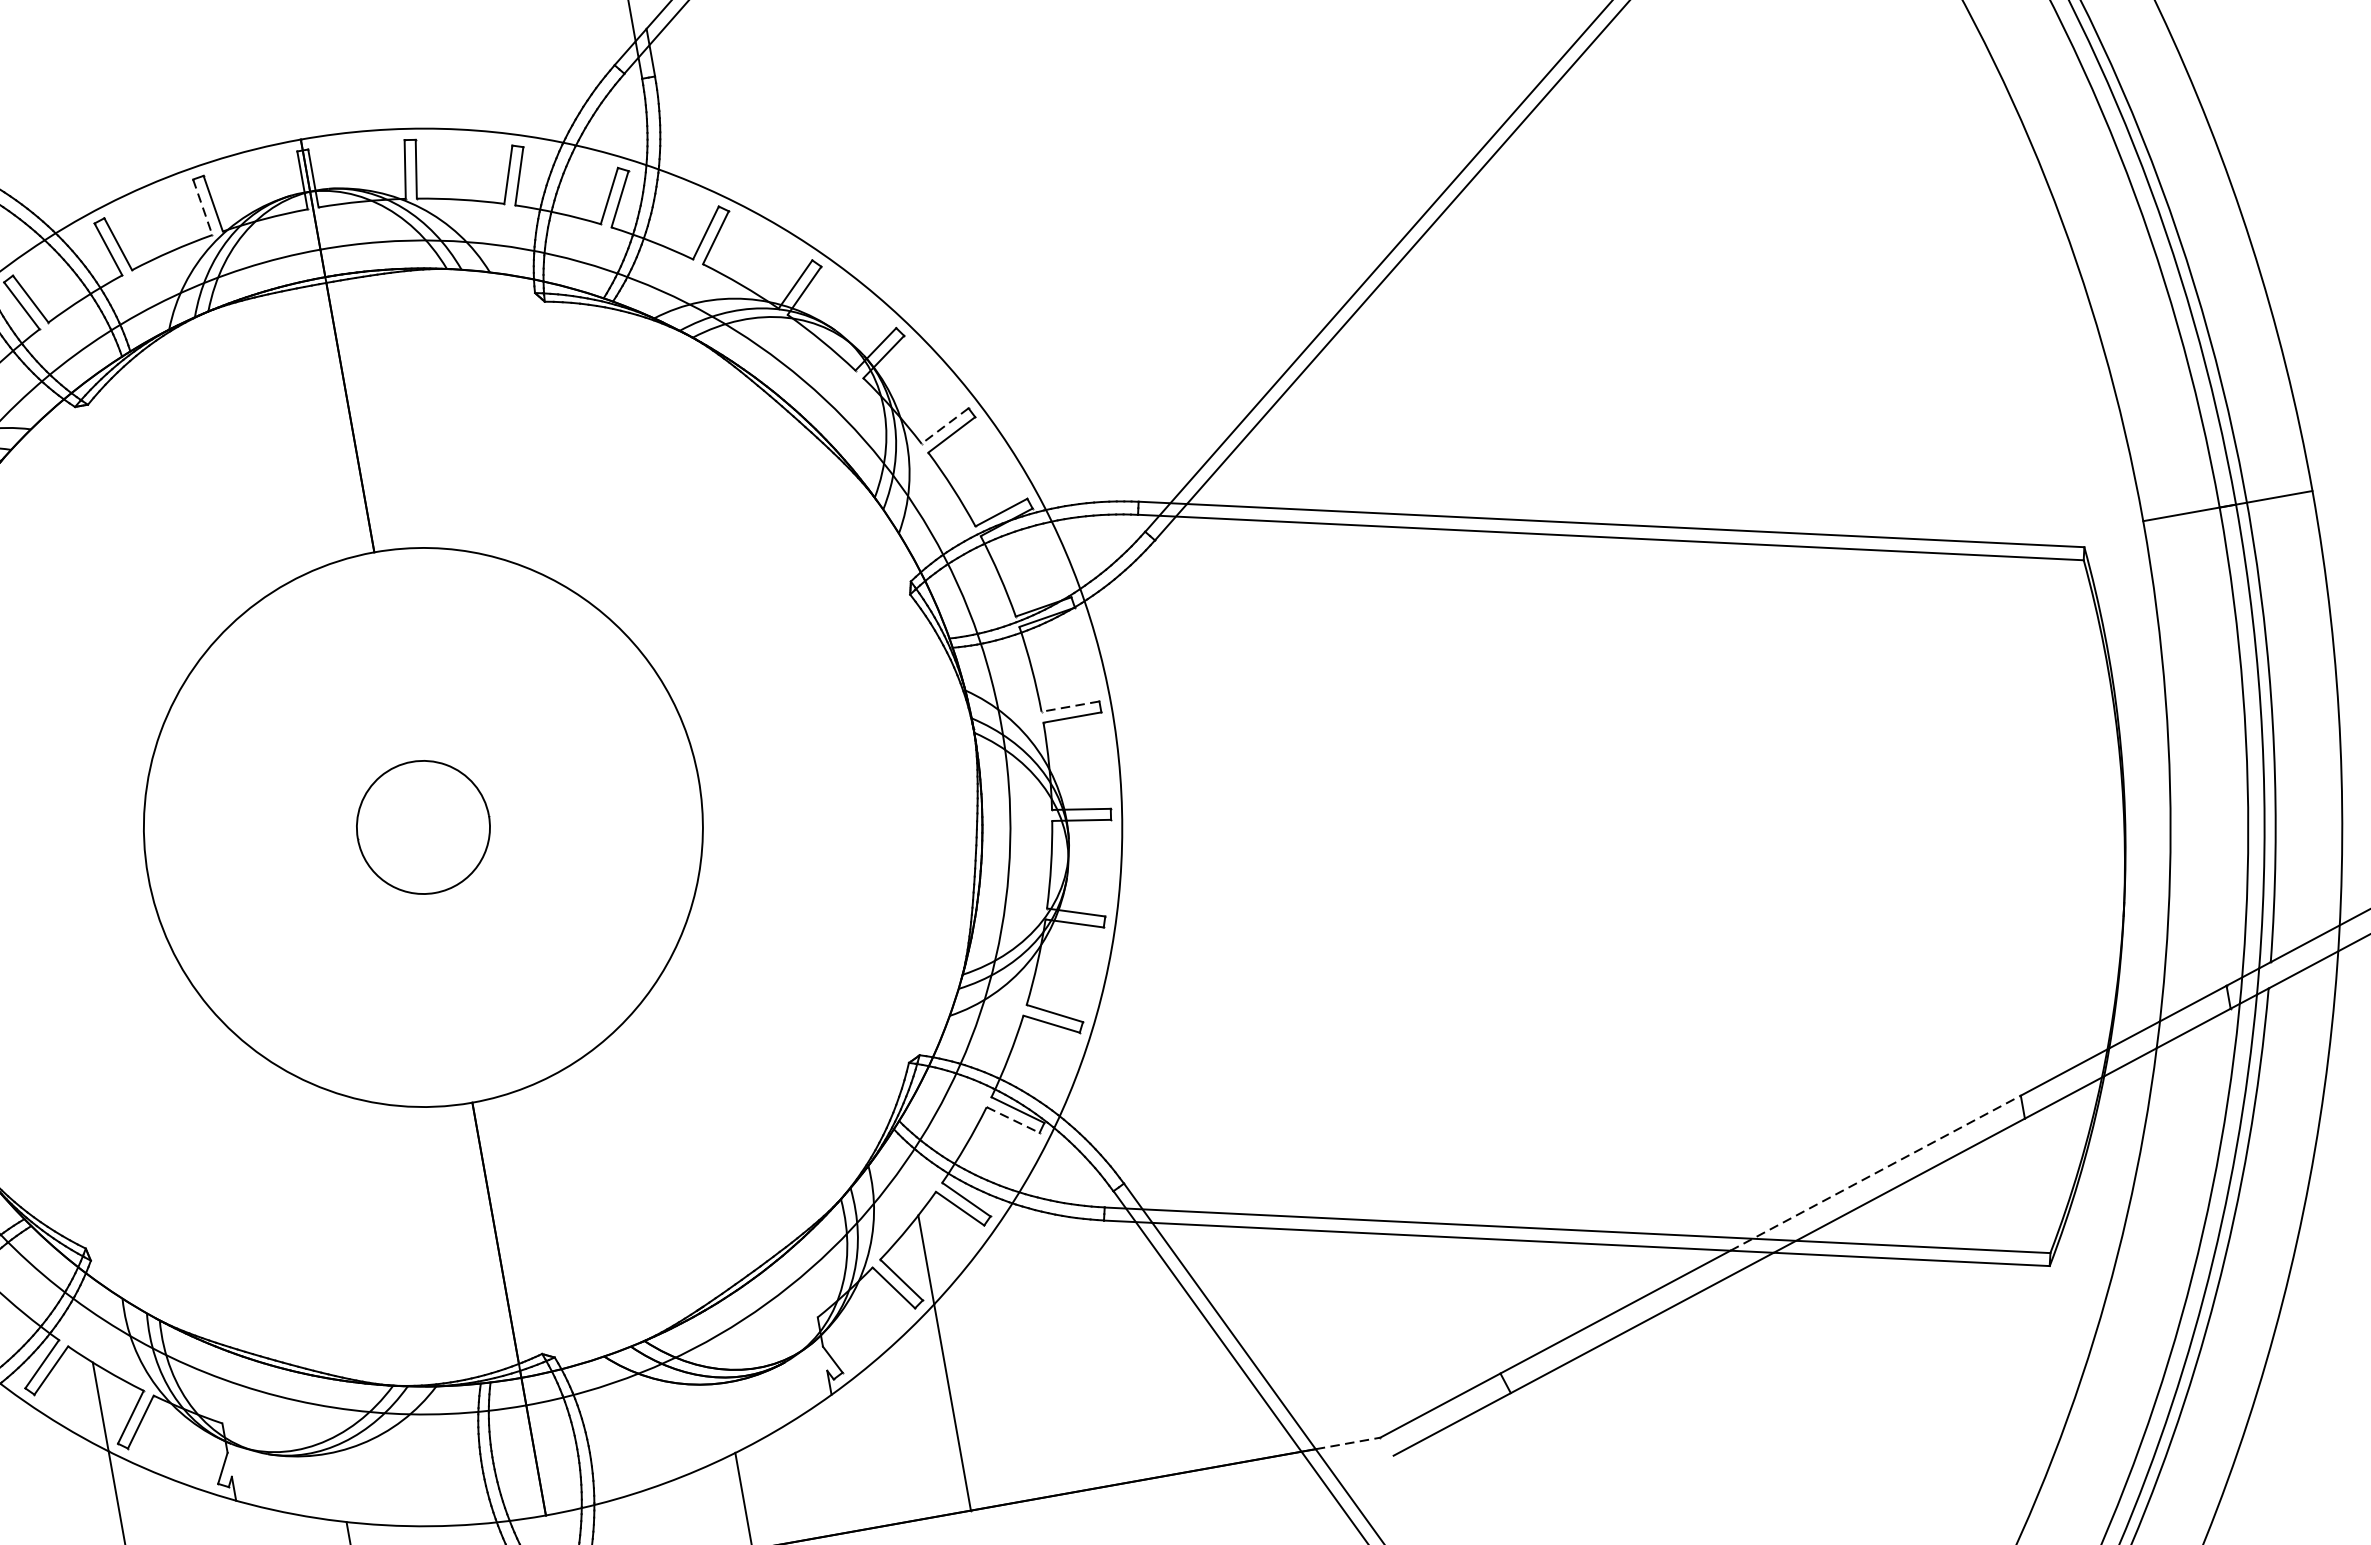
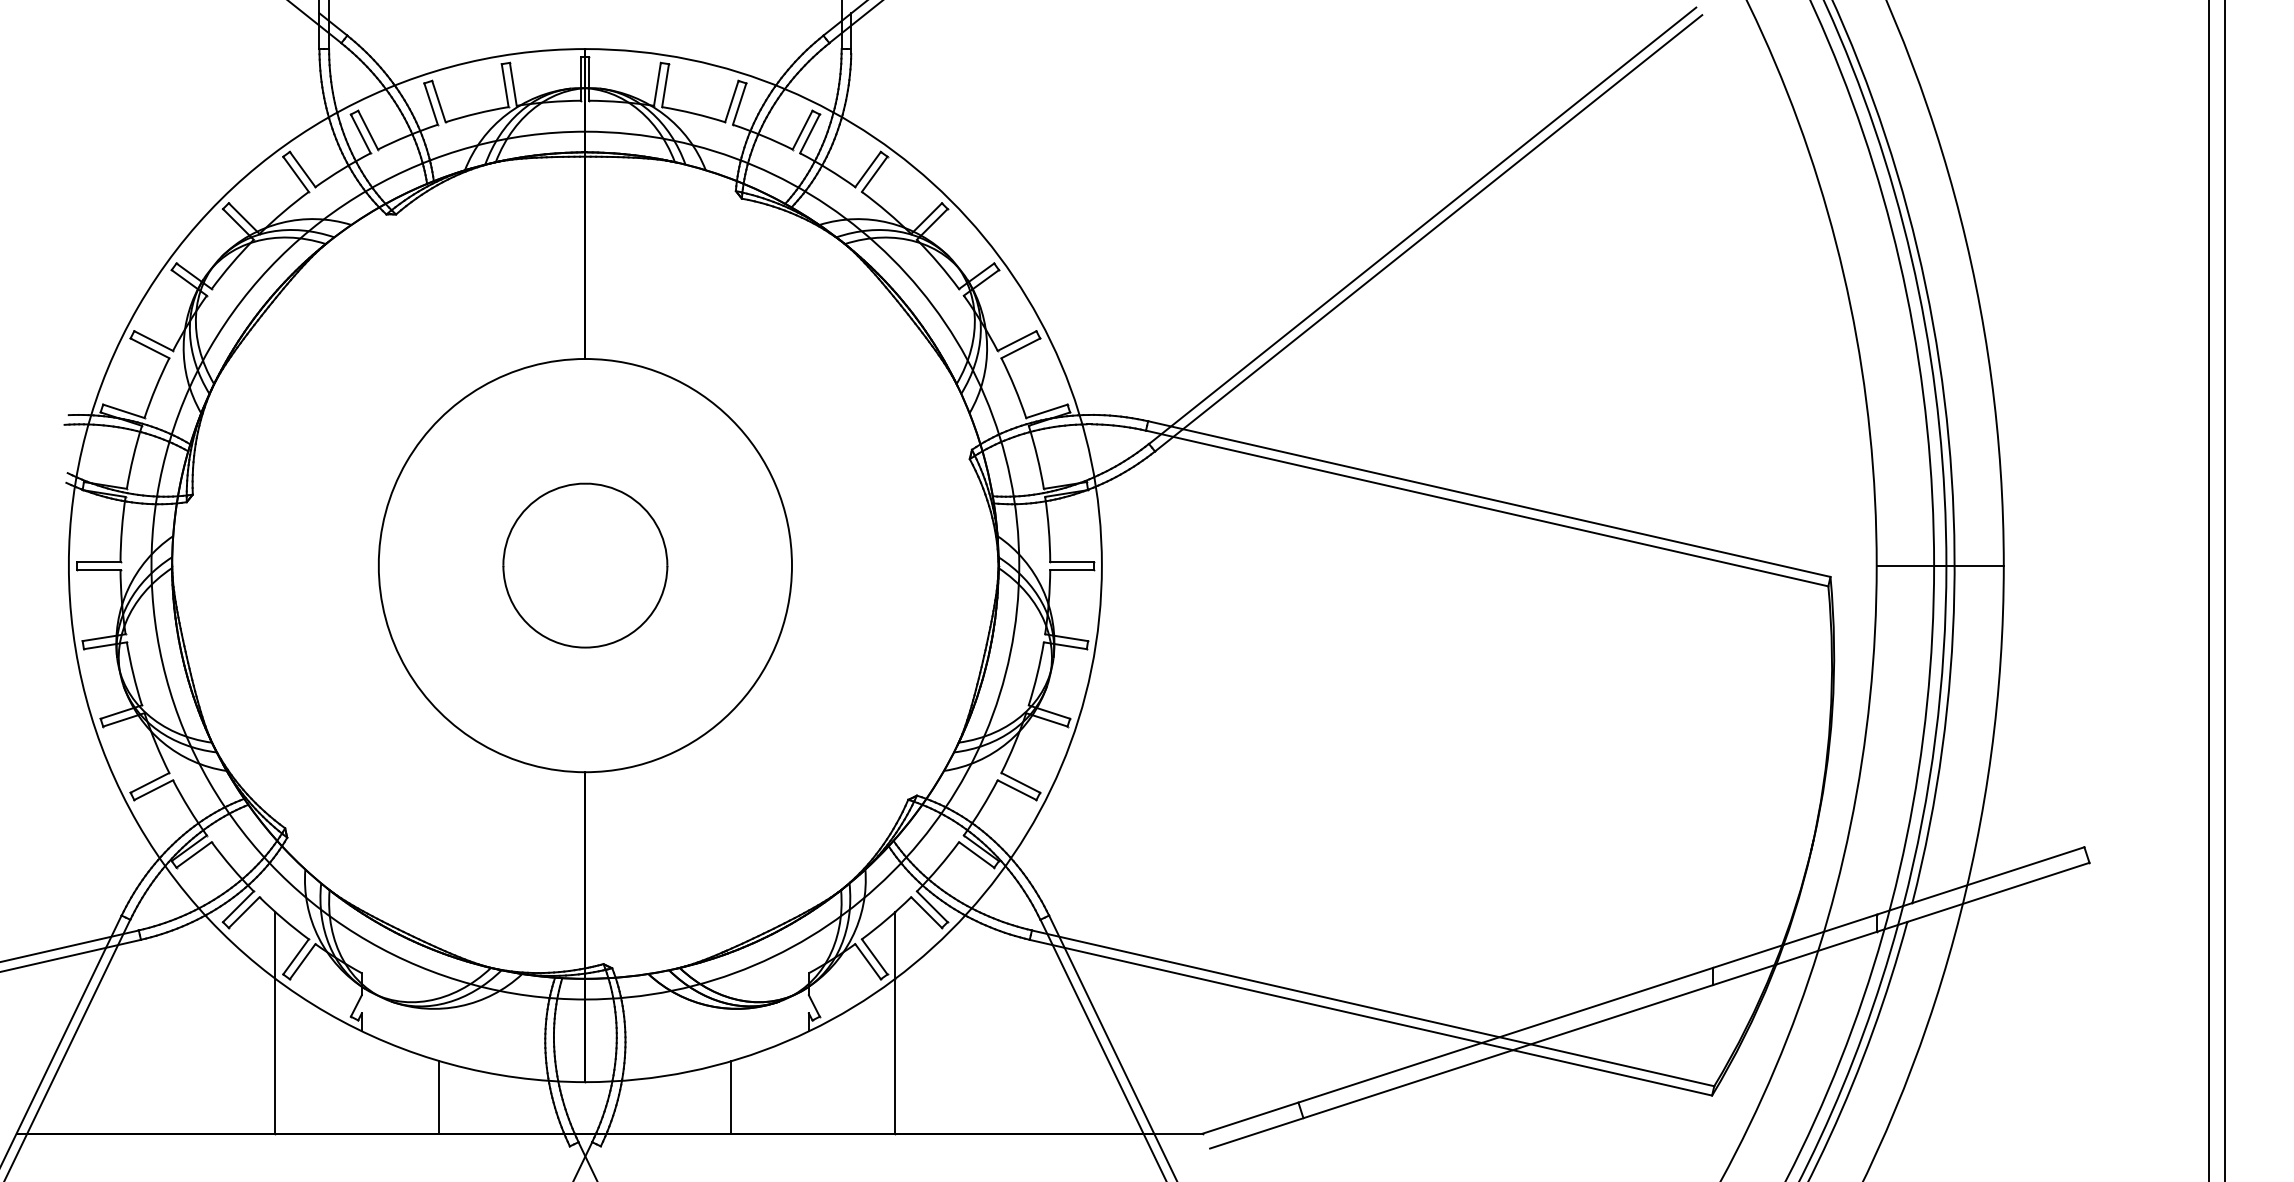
line: (203, 207) -> (505, 85), dashed -> solid
line: (945, 426) -> (1017, 341), dashed -> solid
line: (1069, 706) -> (1071, 561), dashed -> solid
part: (423, 827) -> (585, 565), size x1.67
line: (1012, 1119) -> (976, 854), dashed -> solid
line: (1875, 1173) -> (1597, 1005), dashed -> solid
line: (1348, 1443) -> (1178, 1133), dashed -> solid

